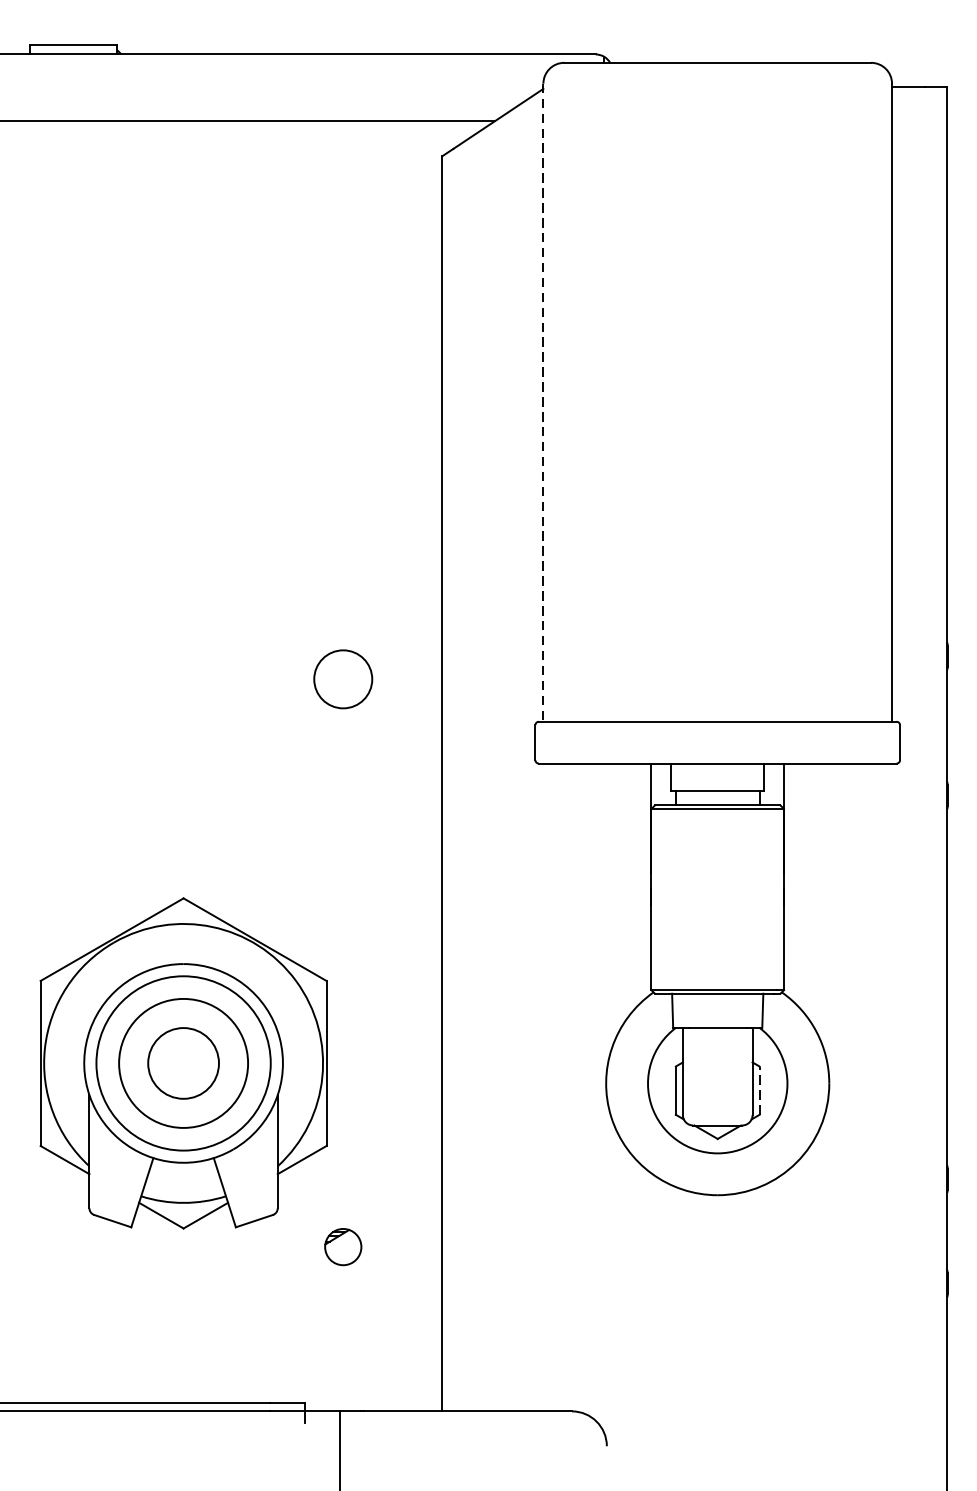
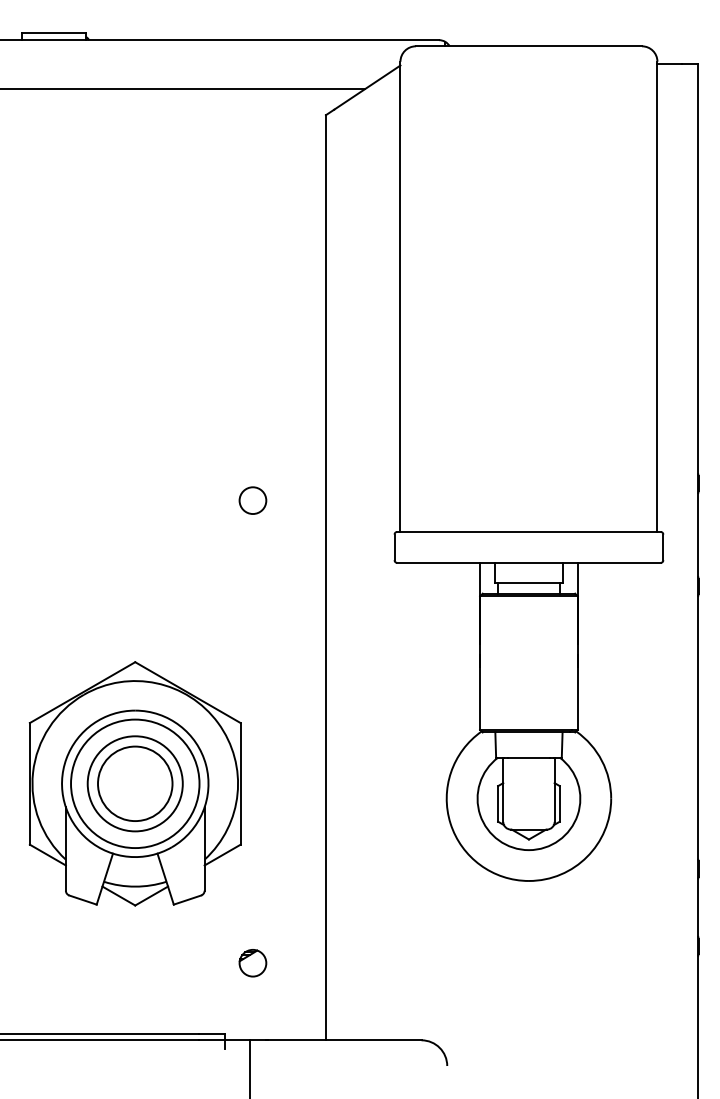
line: (543, 403) -> (400, 297), dashed -> solid
circle: (342, 679) -> (252, 500), size x0.62
circle: (183, 1062) -> (135, 783), size x1.43
line: (759, 1090) -> (559, 803), dashed -> solid
part: (342, 1247) -> (252, 963), moved

